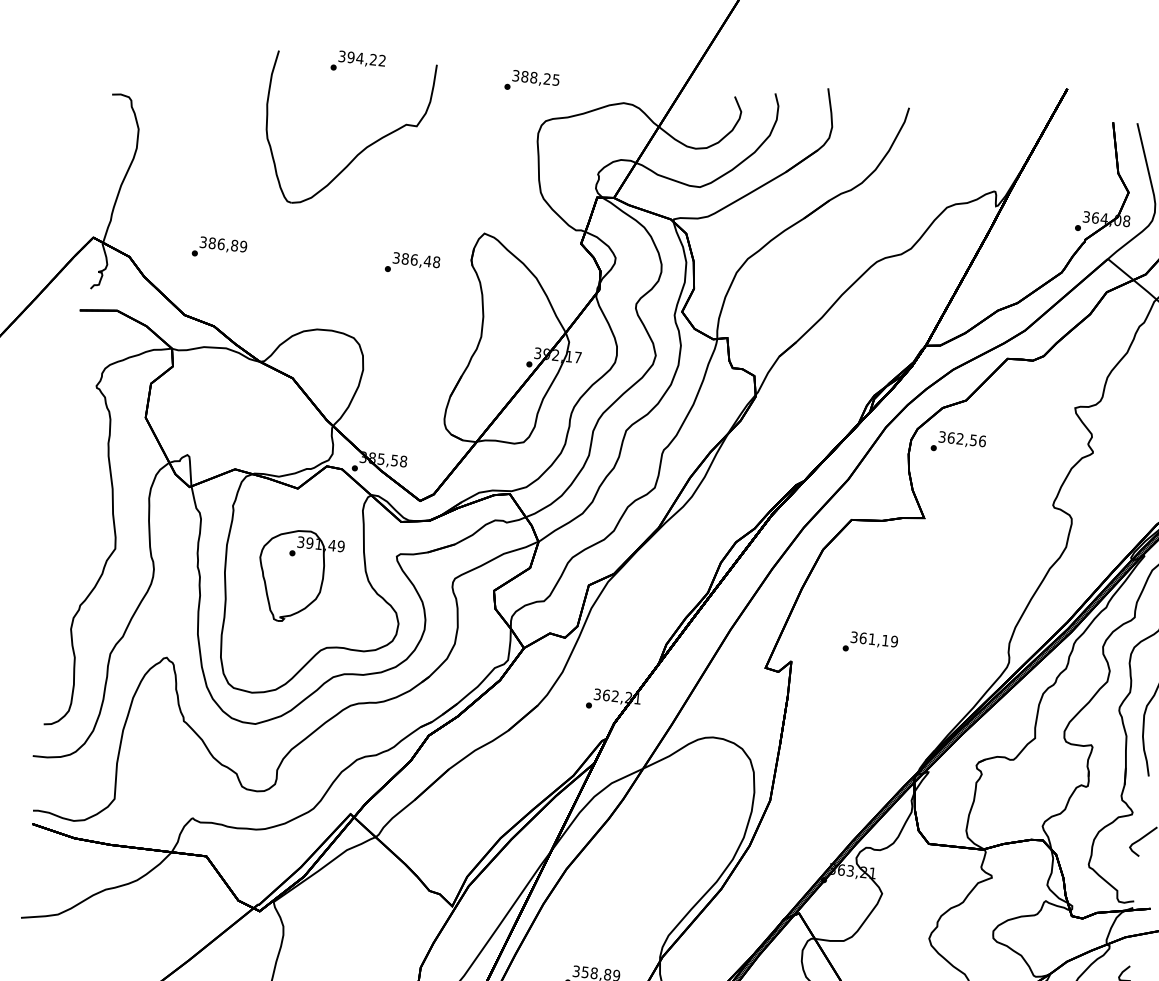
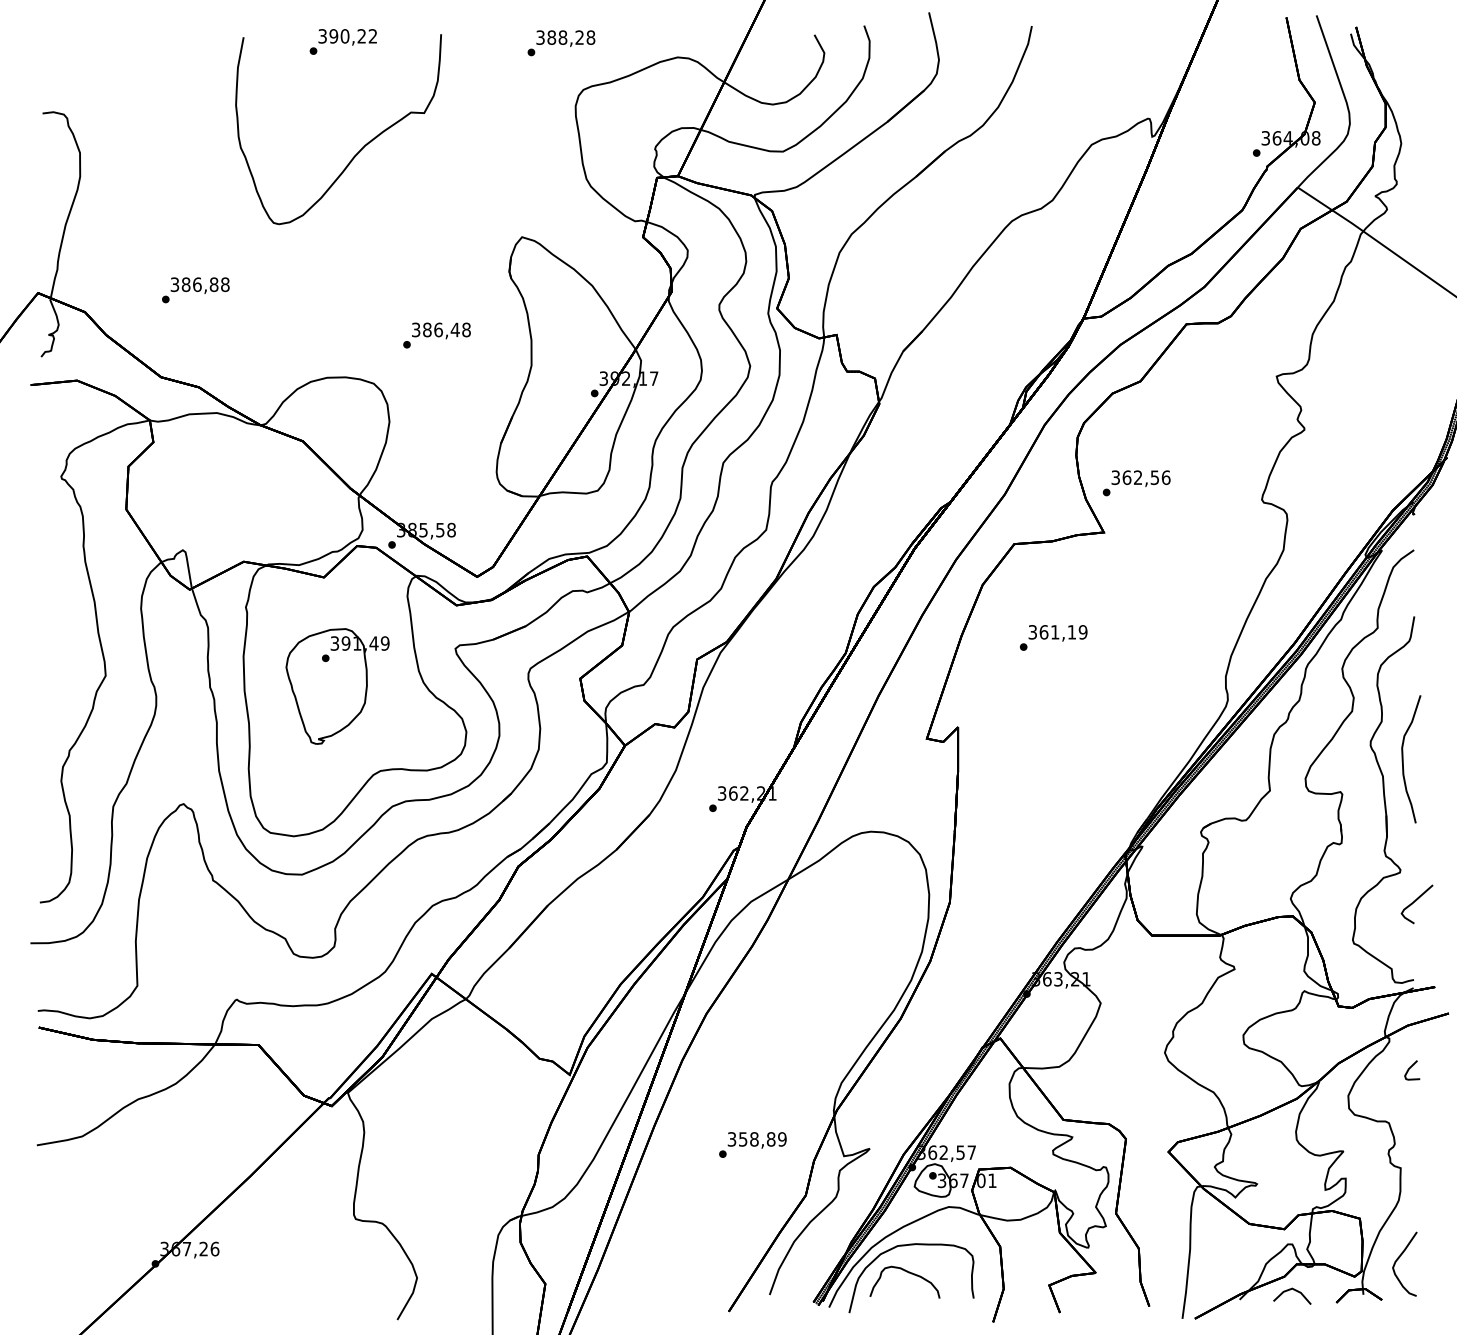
text: (359, 58) -> (344, 36), 394,22 -> 390,22
text: (555, 79) -> (590, 37), 388,25 -> 388,28
text: (243, 246) -> (225, 284), 386,89 -> 386,88
text: (412, 264) -> (436, 335), moved
text: (958, 443) -> (1136, 483), moved
text: (870, 643) -> (1053, 637), moved

